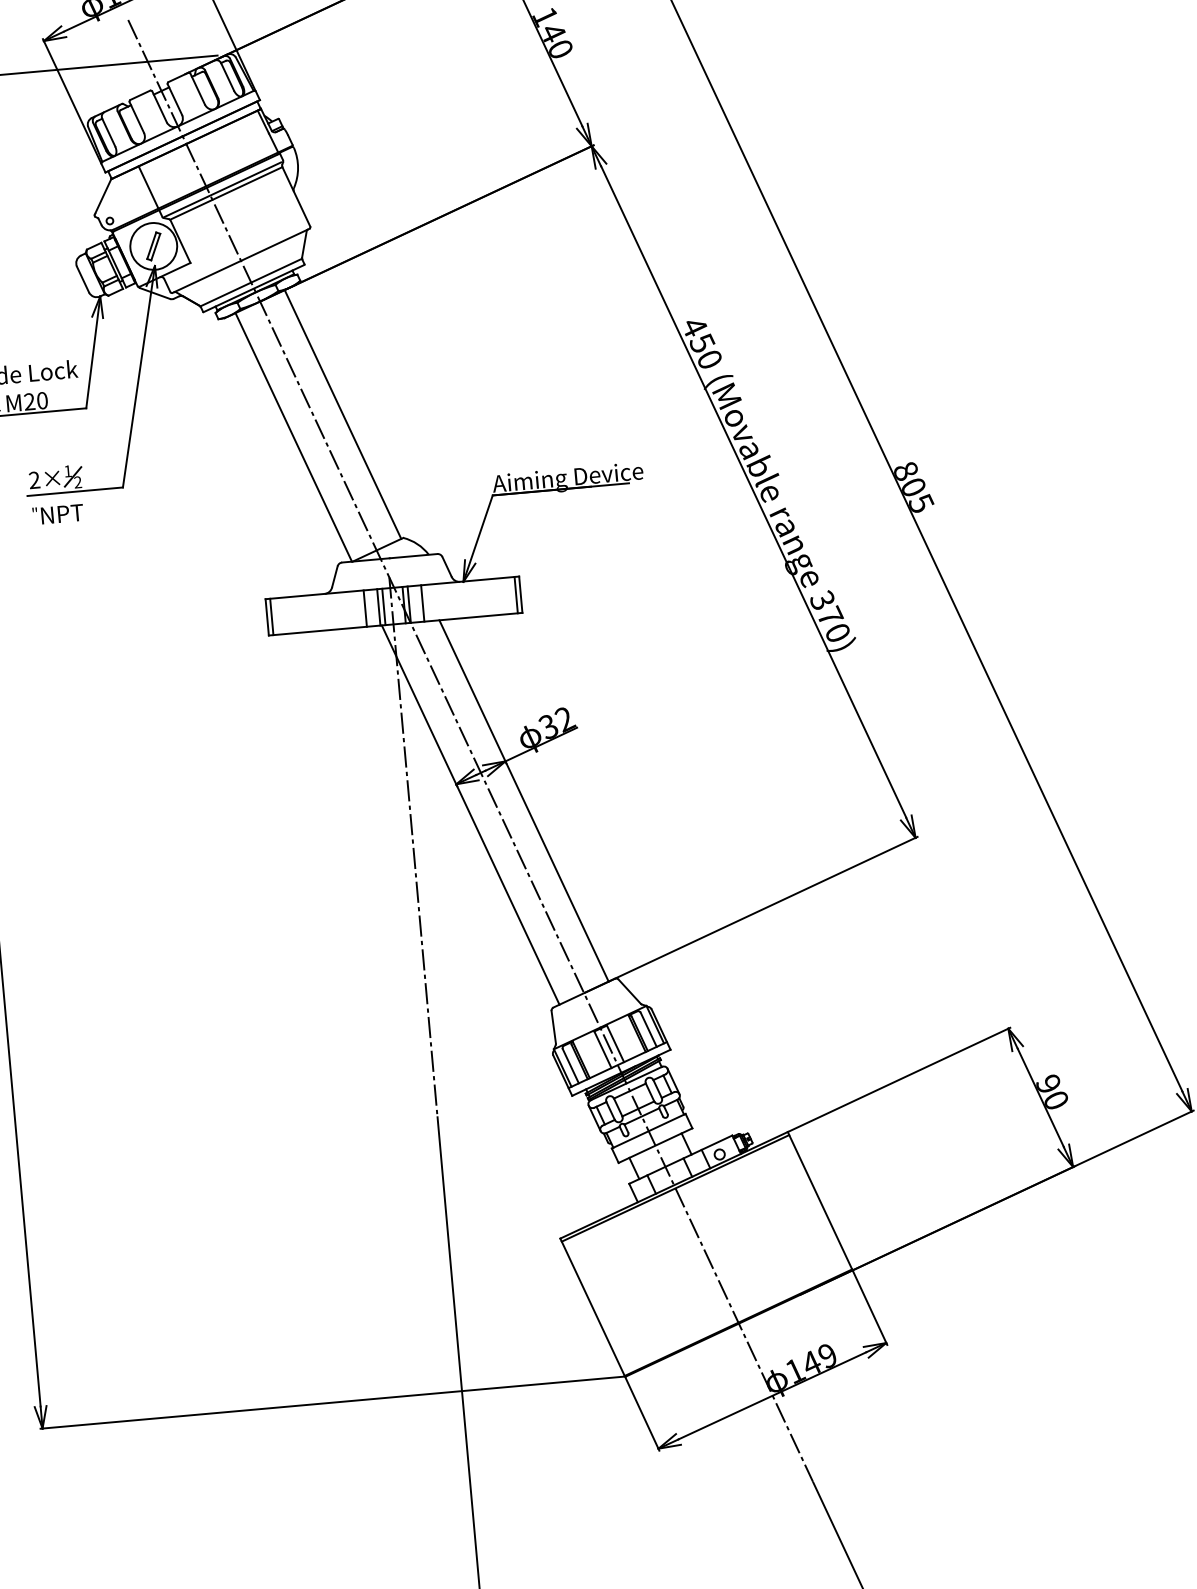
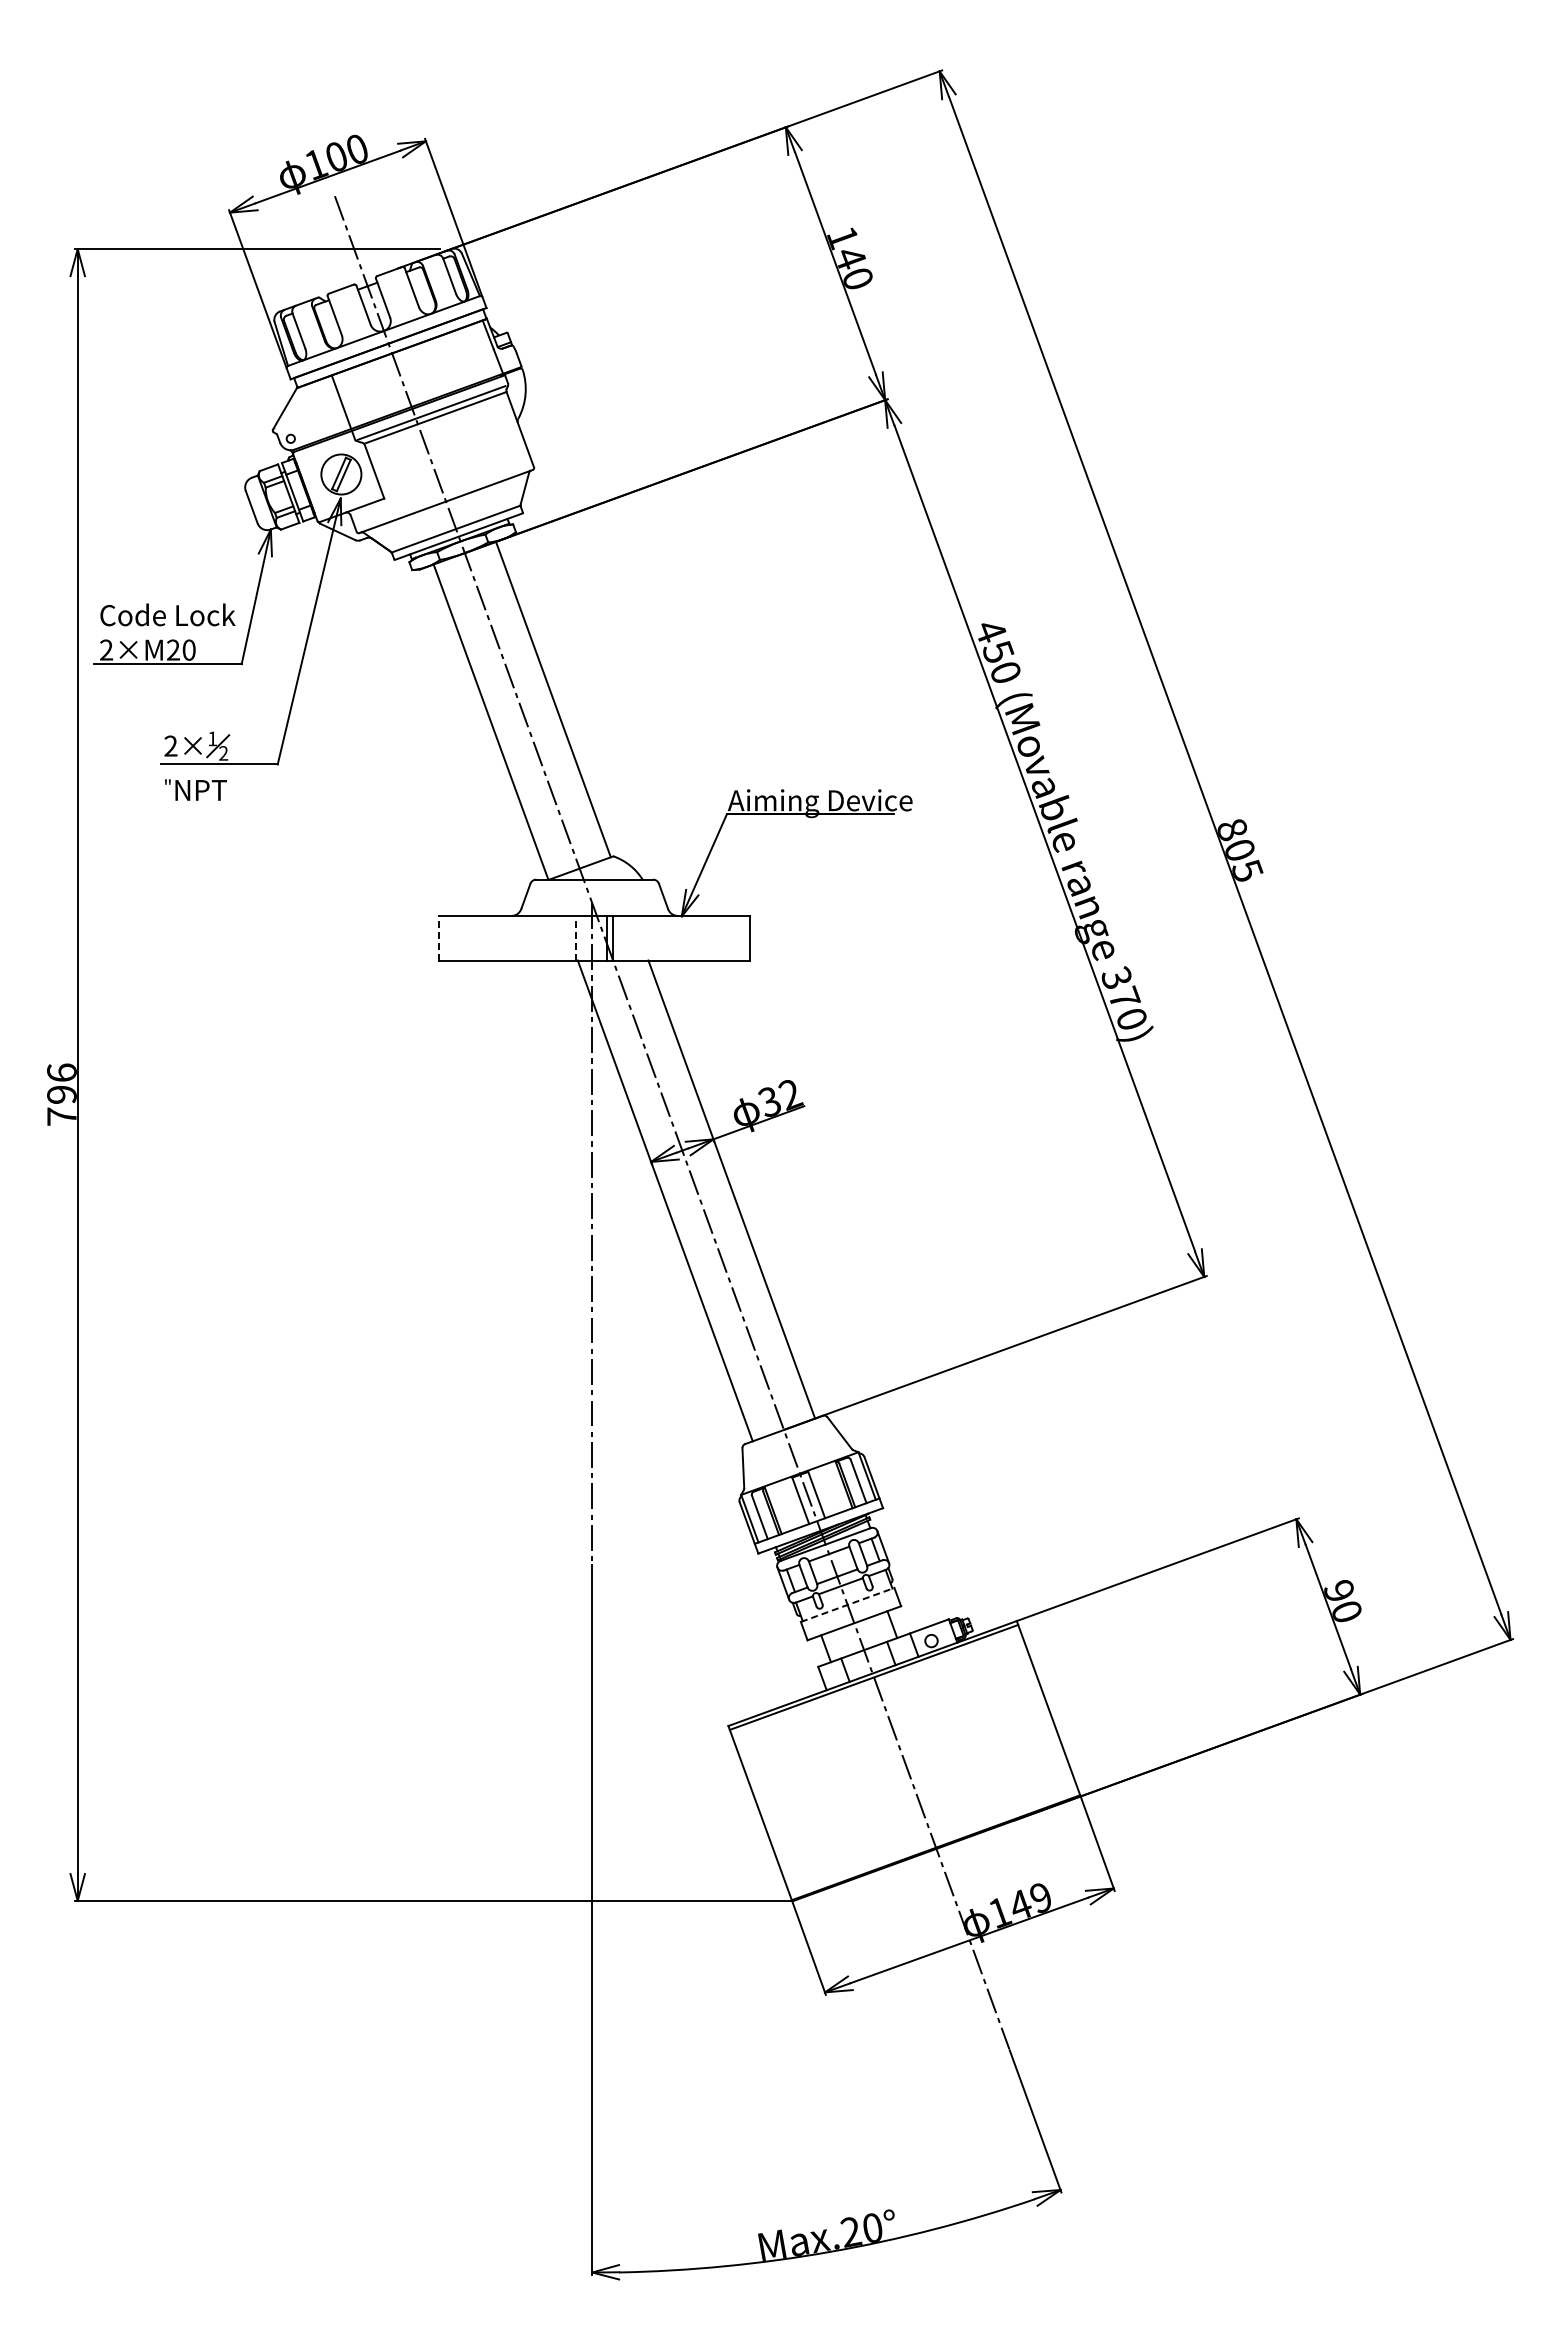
circle: (153, 246) -> (341, 474), size x0.7
line: (516, 594) -> (744, 937), removed
line: (422, 602) -> (629, 937), removed
line: (379, 606) -> (576, 937), solid -> dashed
line: (384, 606) -> (582, 937), removed
line: (365, 608) -> (559, 937), removed
line: (267, 616) -> (439, 937), solid -> dashed
line: (271, 616) -> (444, 937), removed
line: (648, 1130) -> (847, 1604), solid -> dashed

